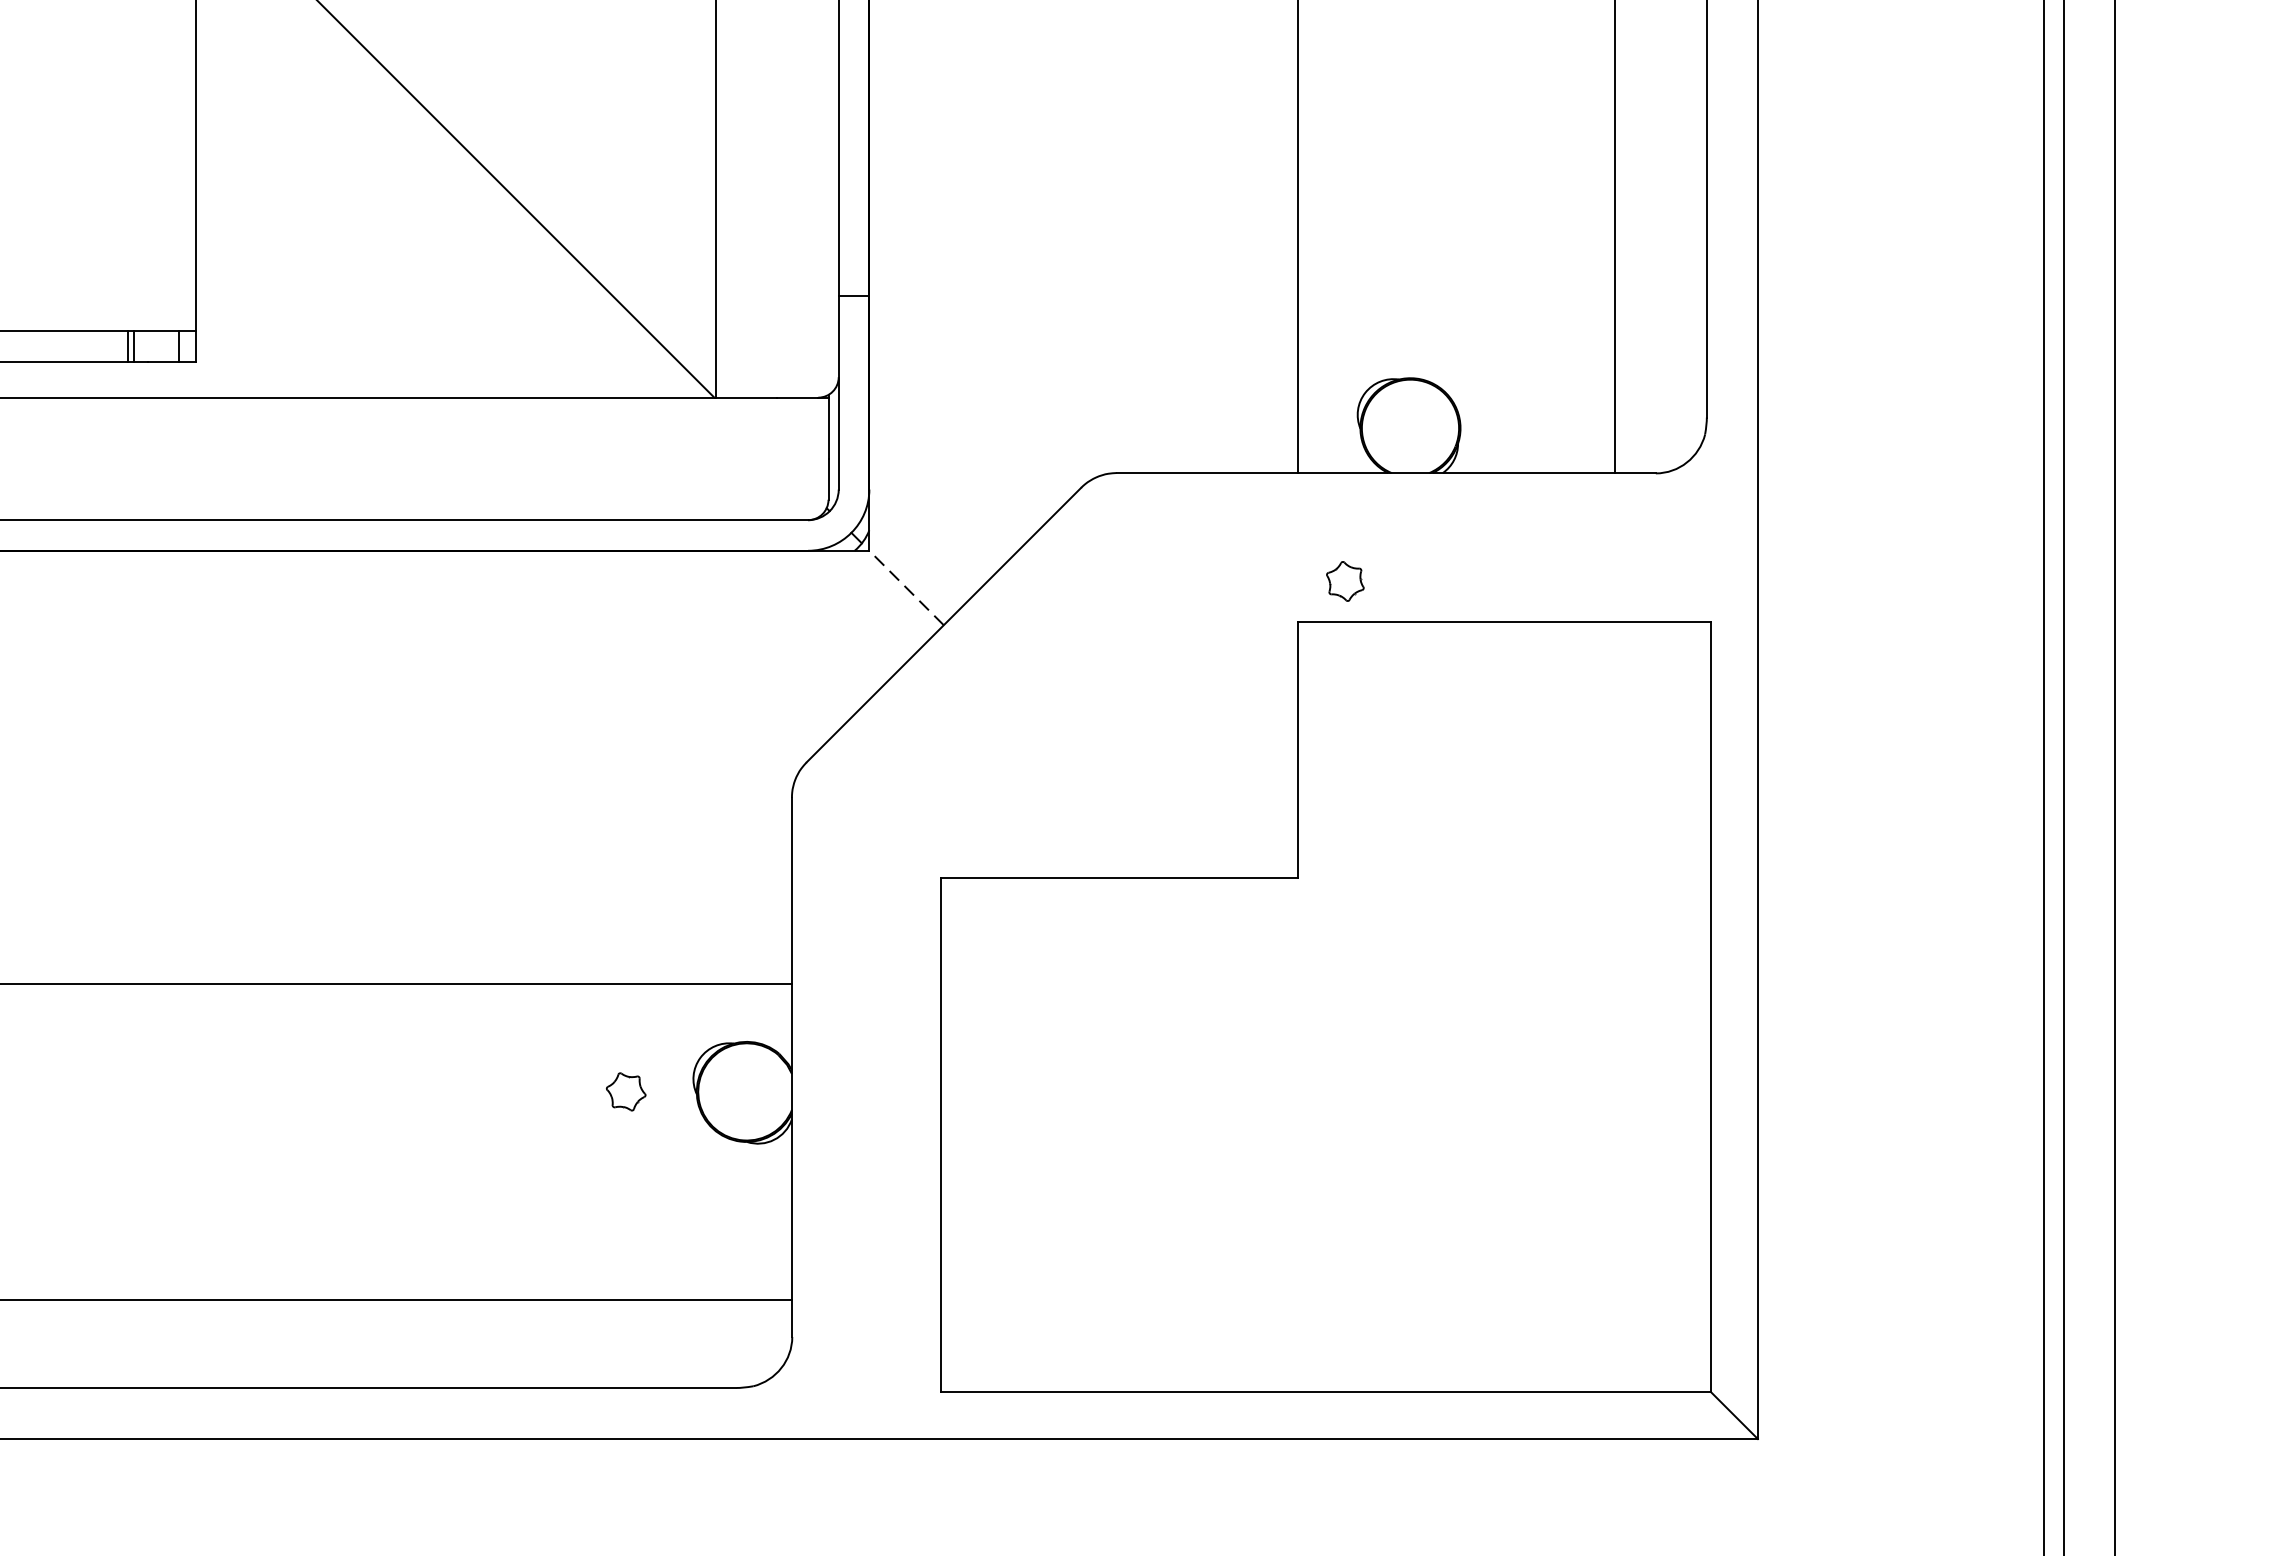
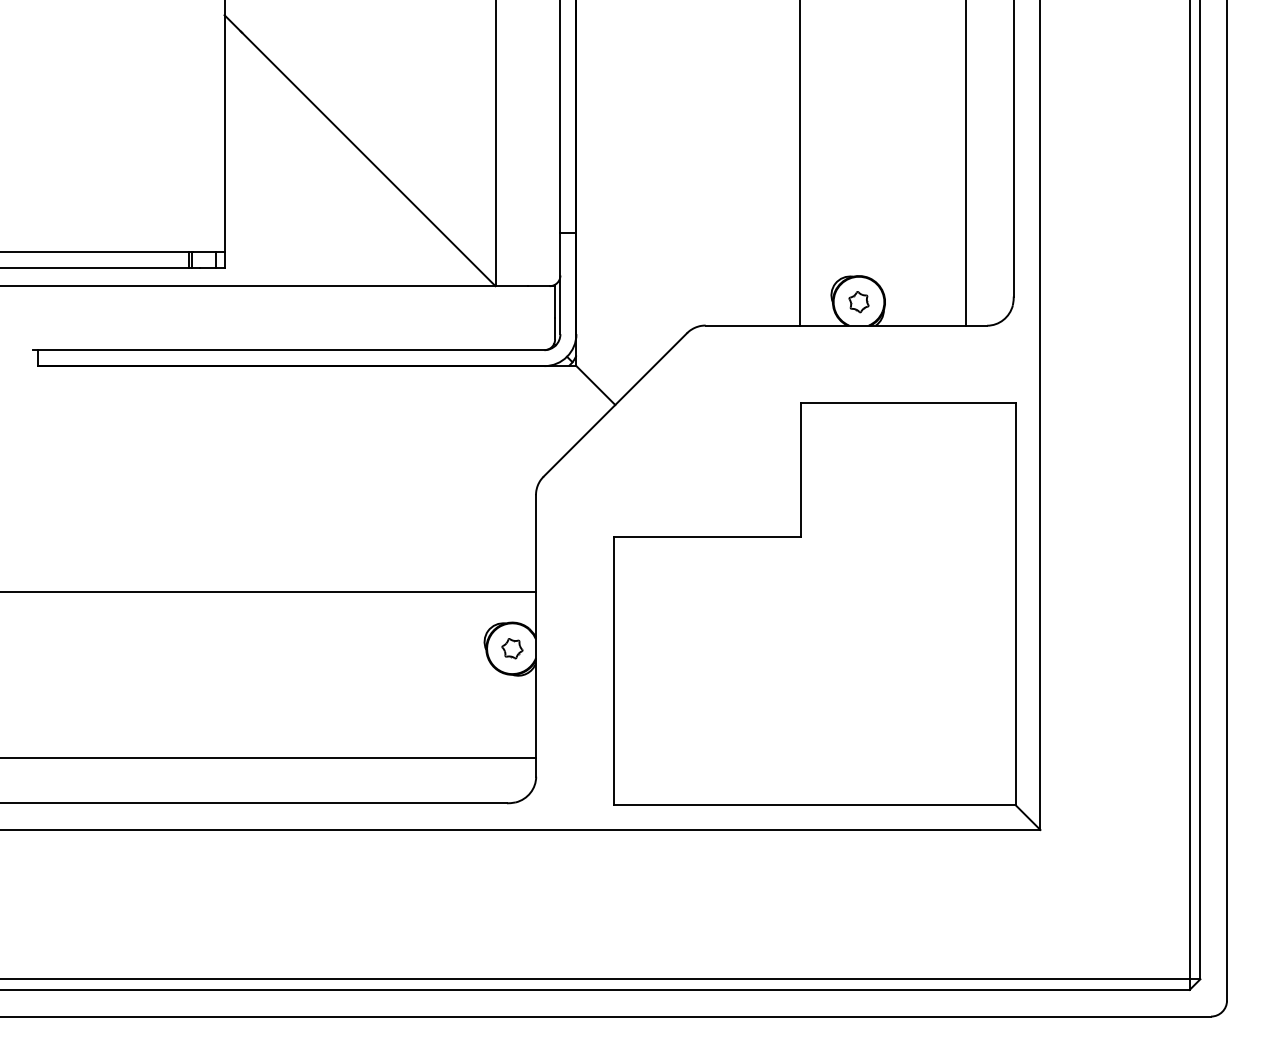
part: (1344, 582) -> (858, 302), moved
line: (905, 587) -> (595, 385), dashed -> solid
part: (626, 1091) -> (512, 648), moved

